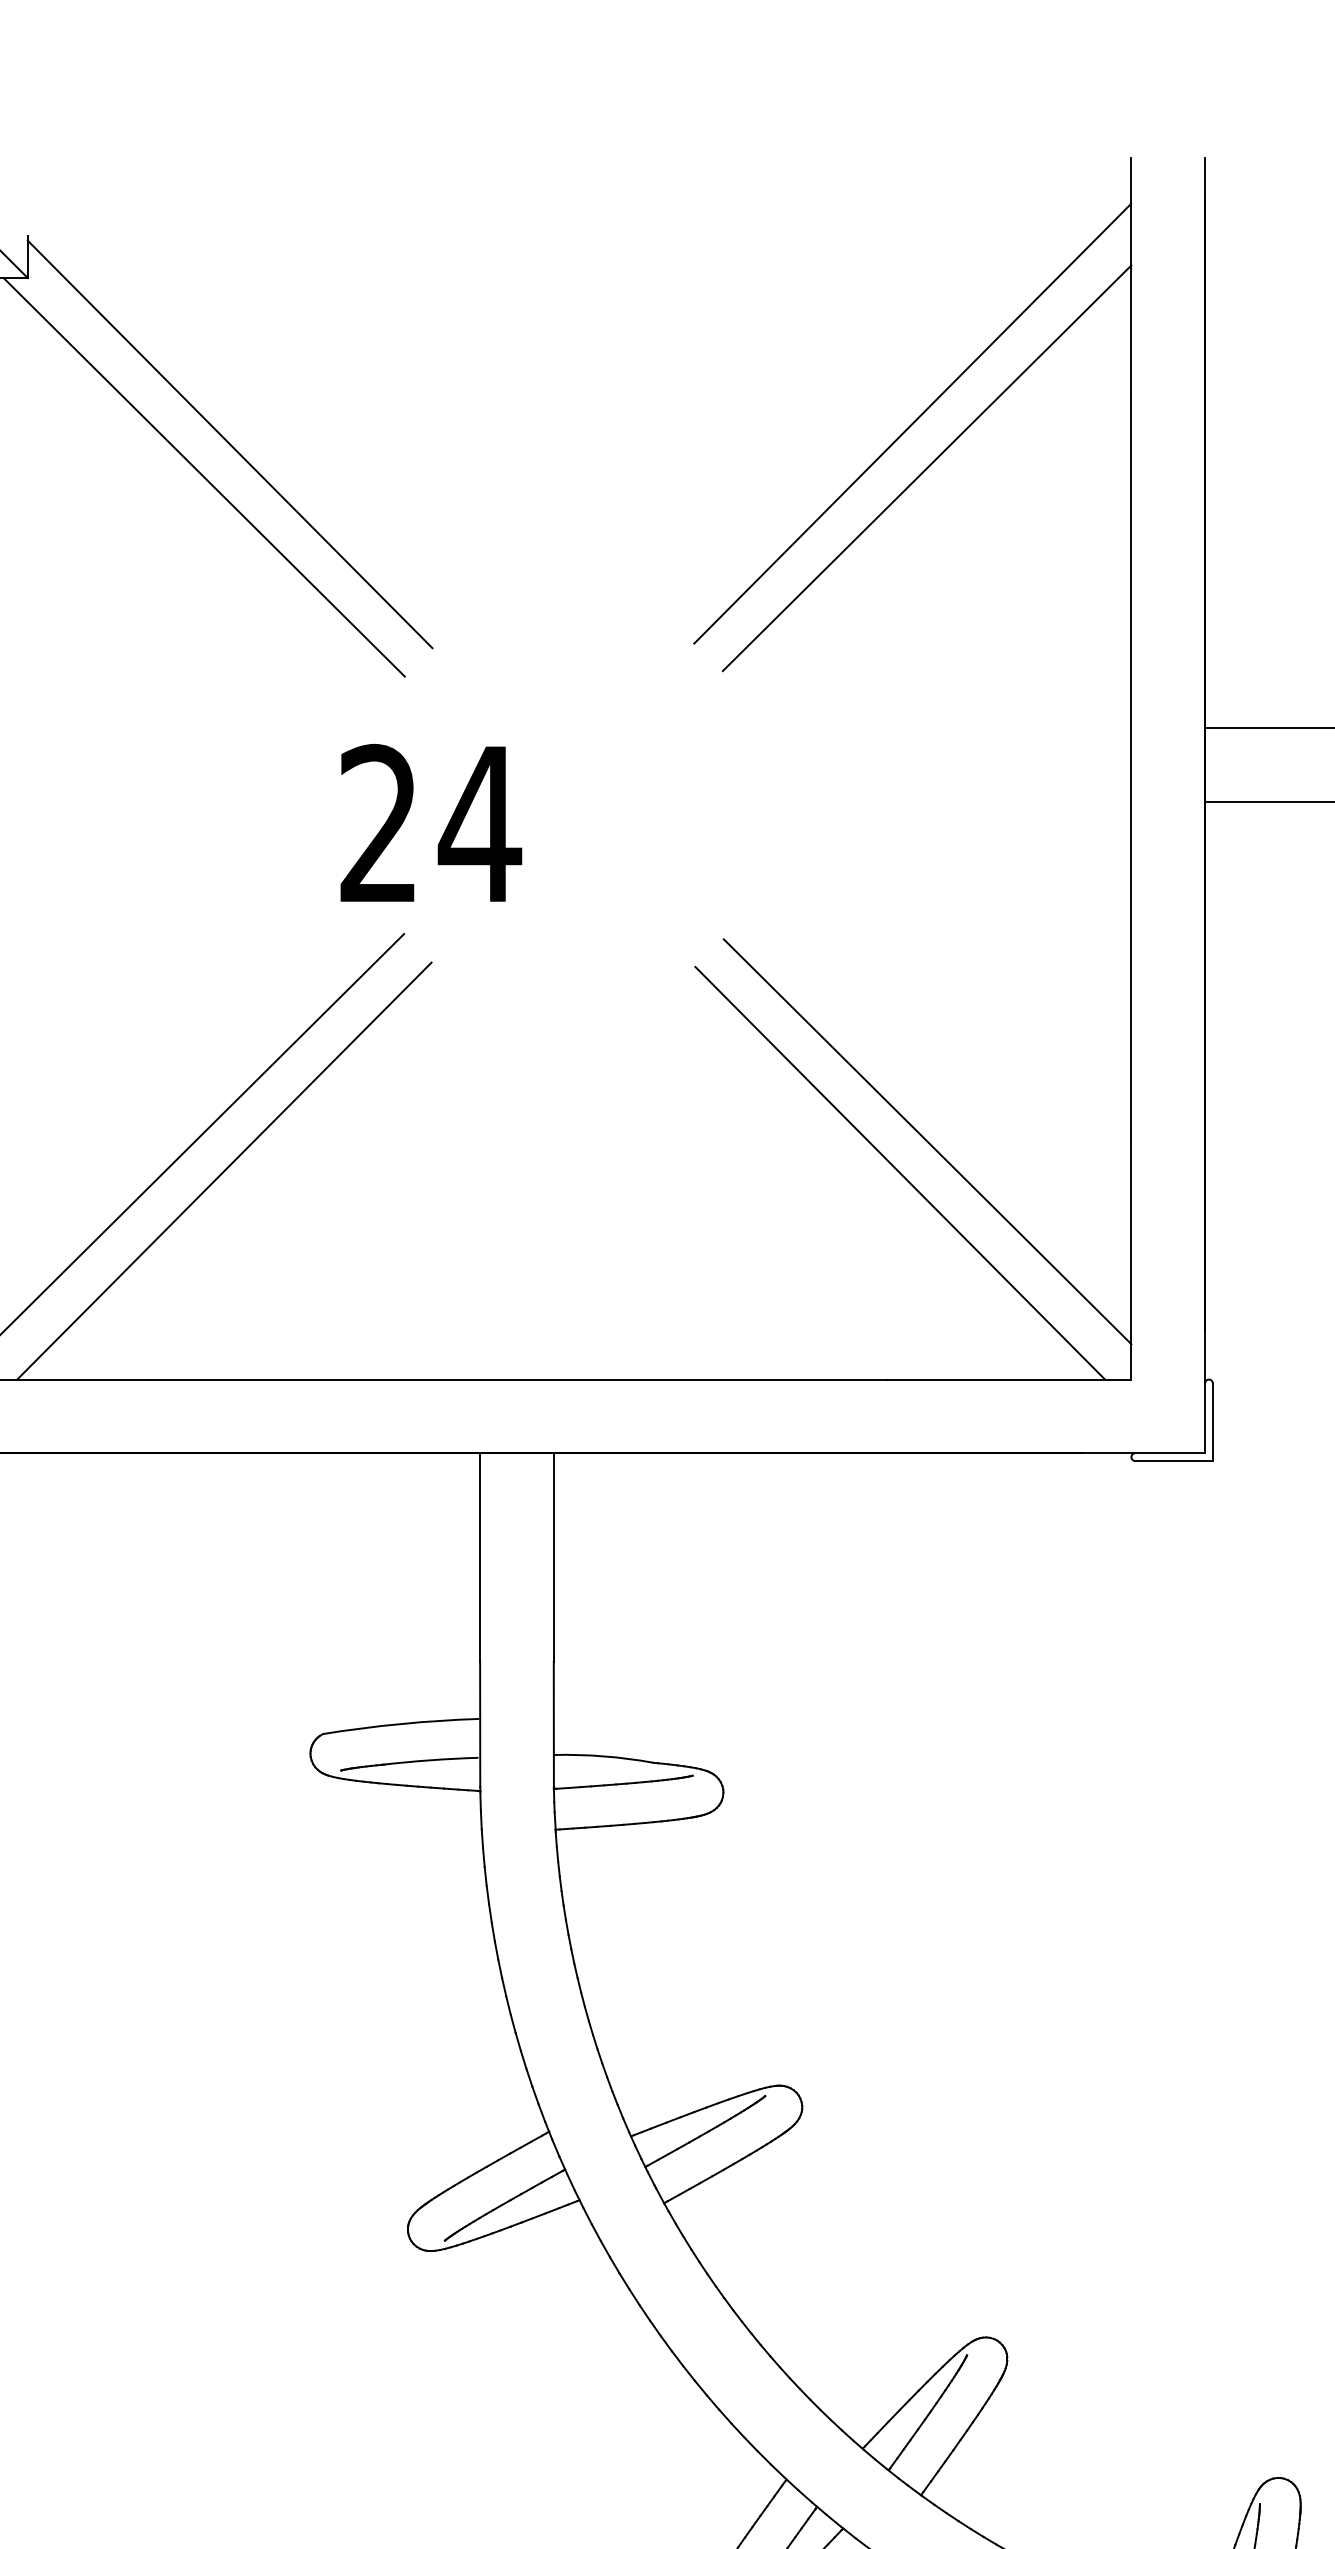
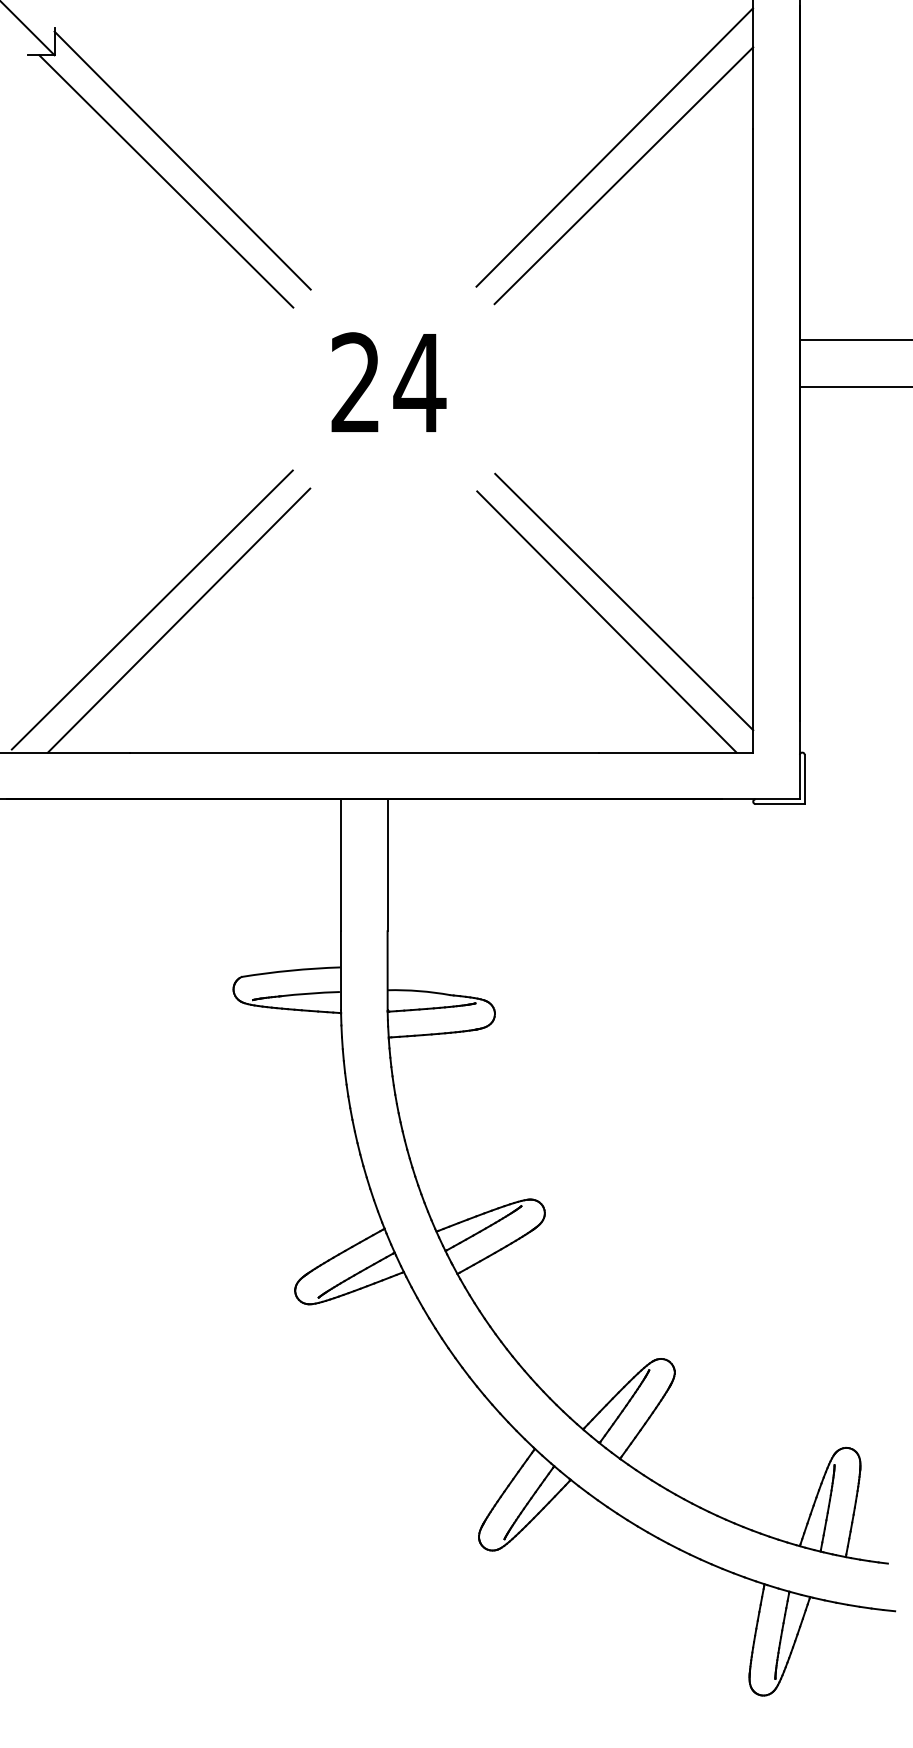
text: (430, 821) -> (388, 381), moved

